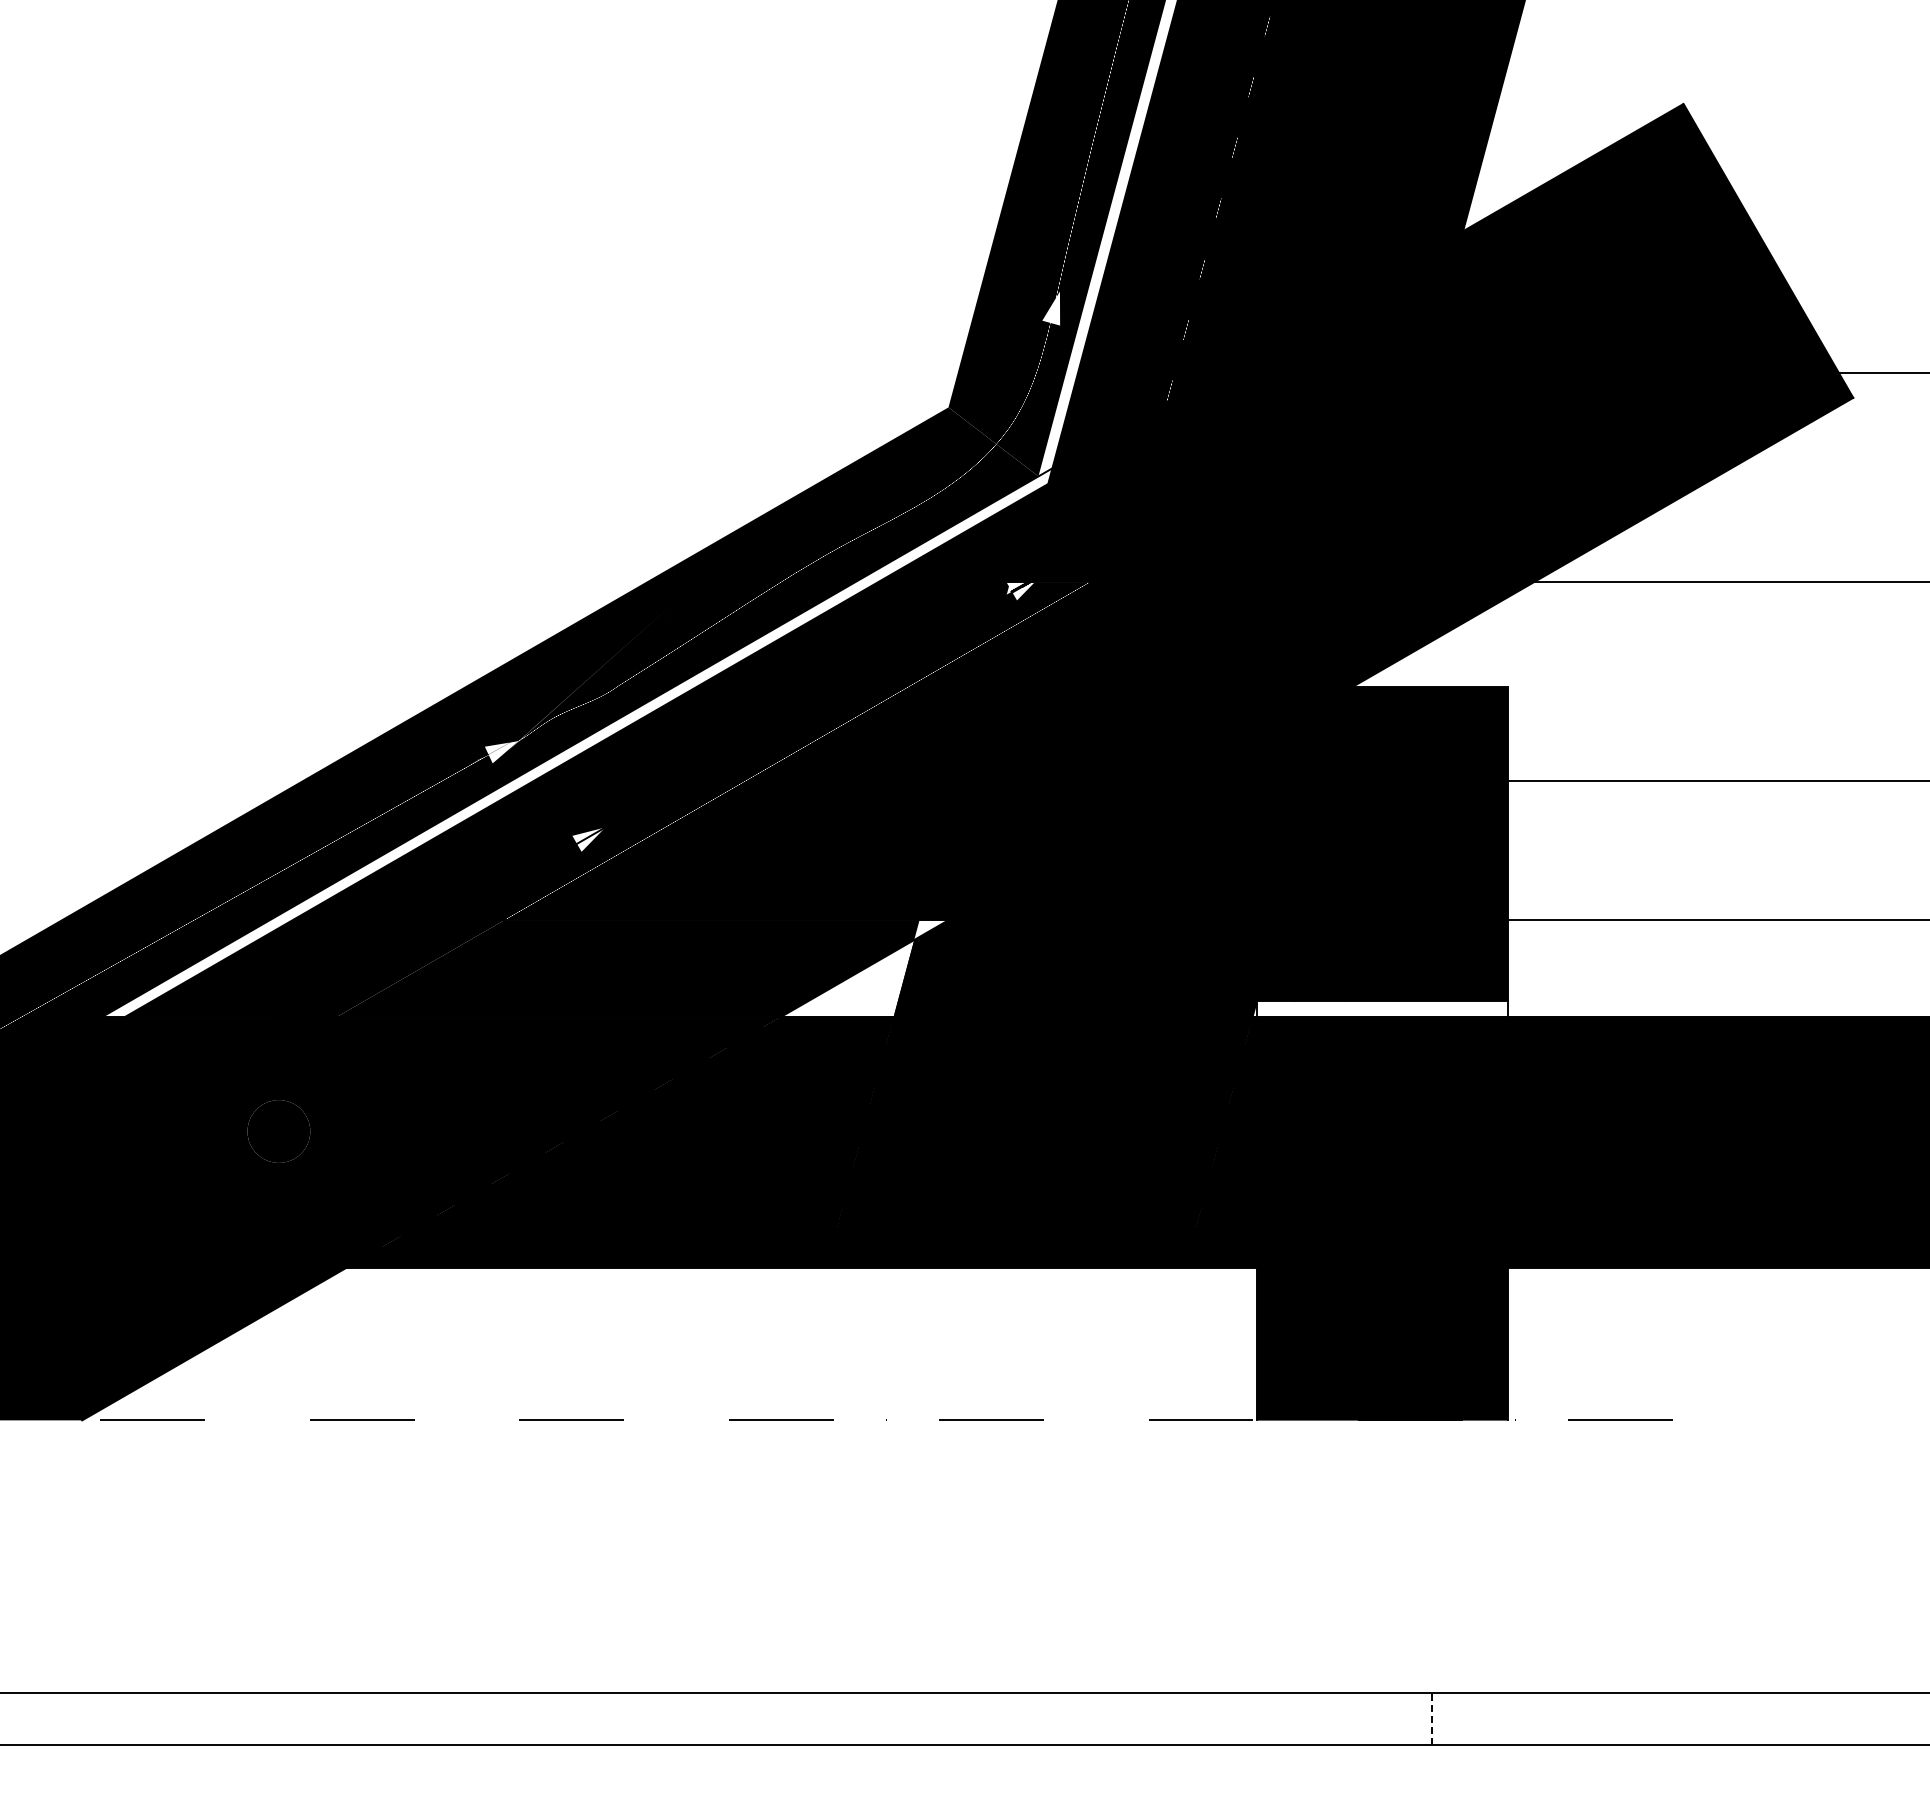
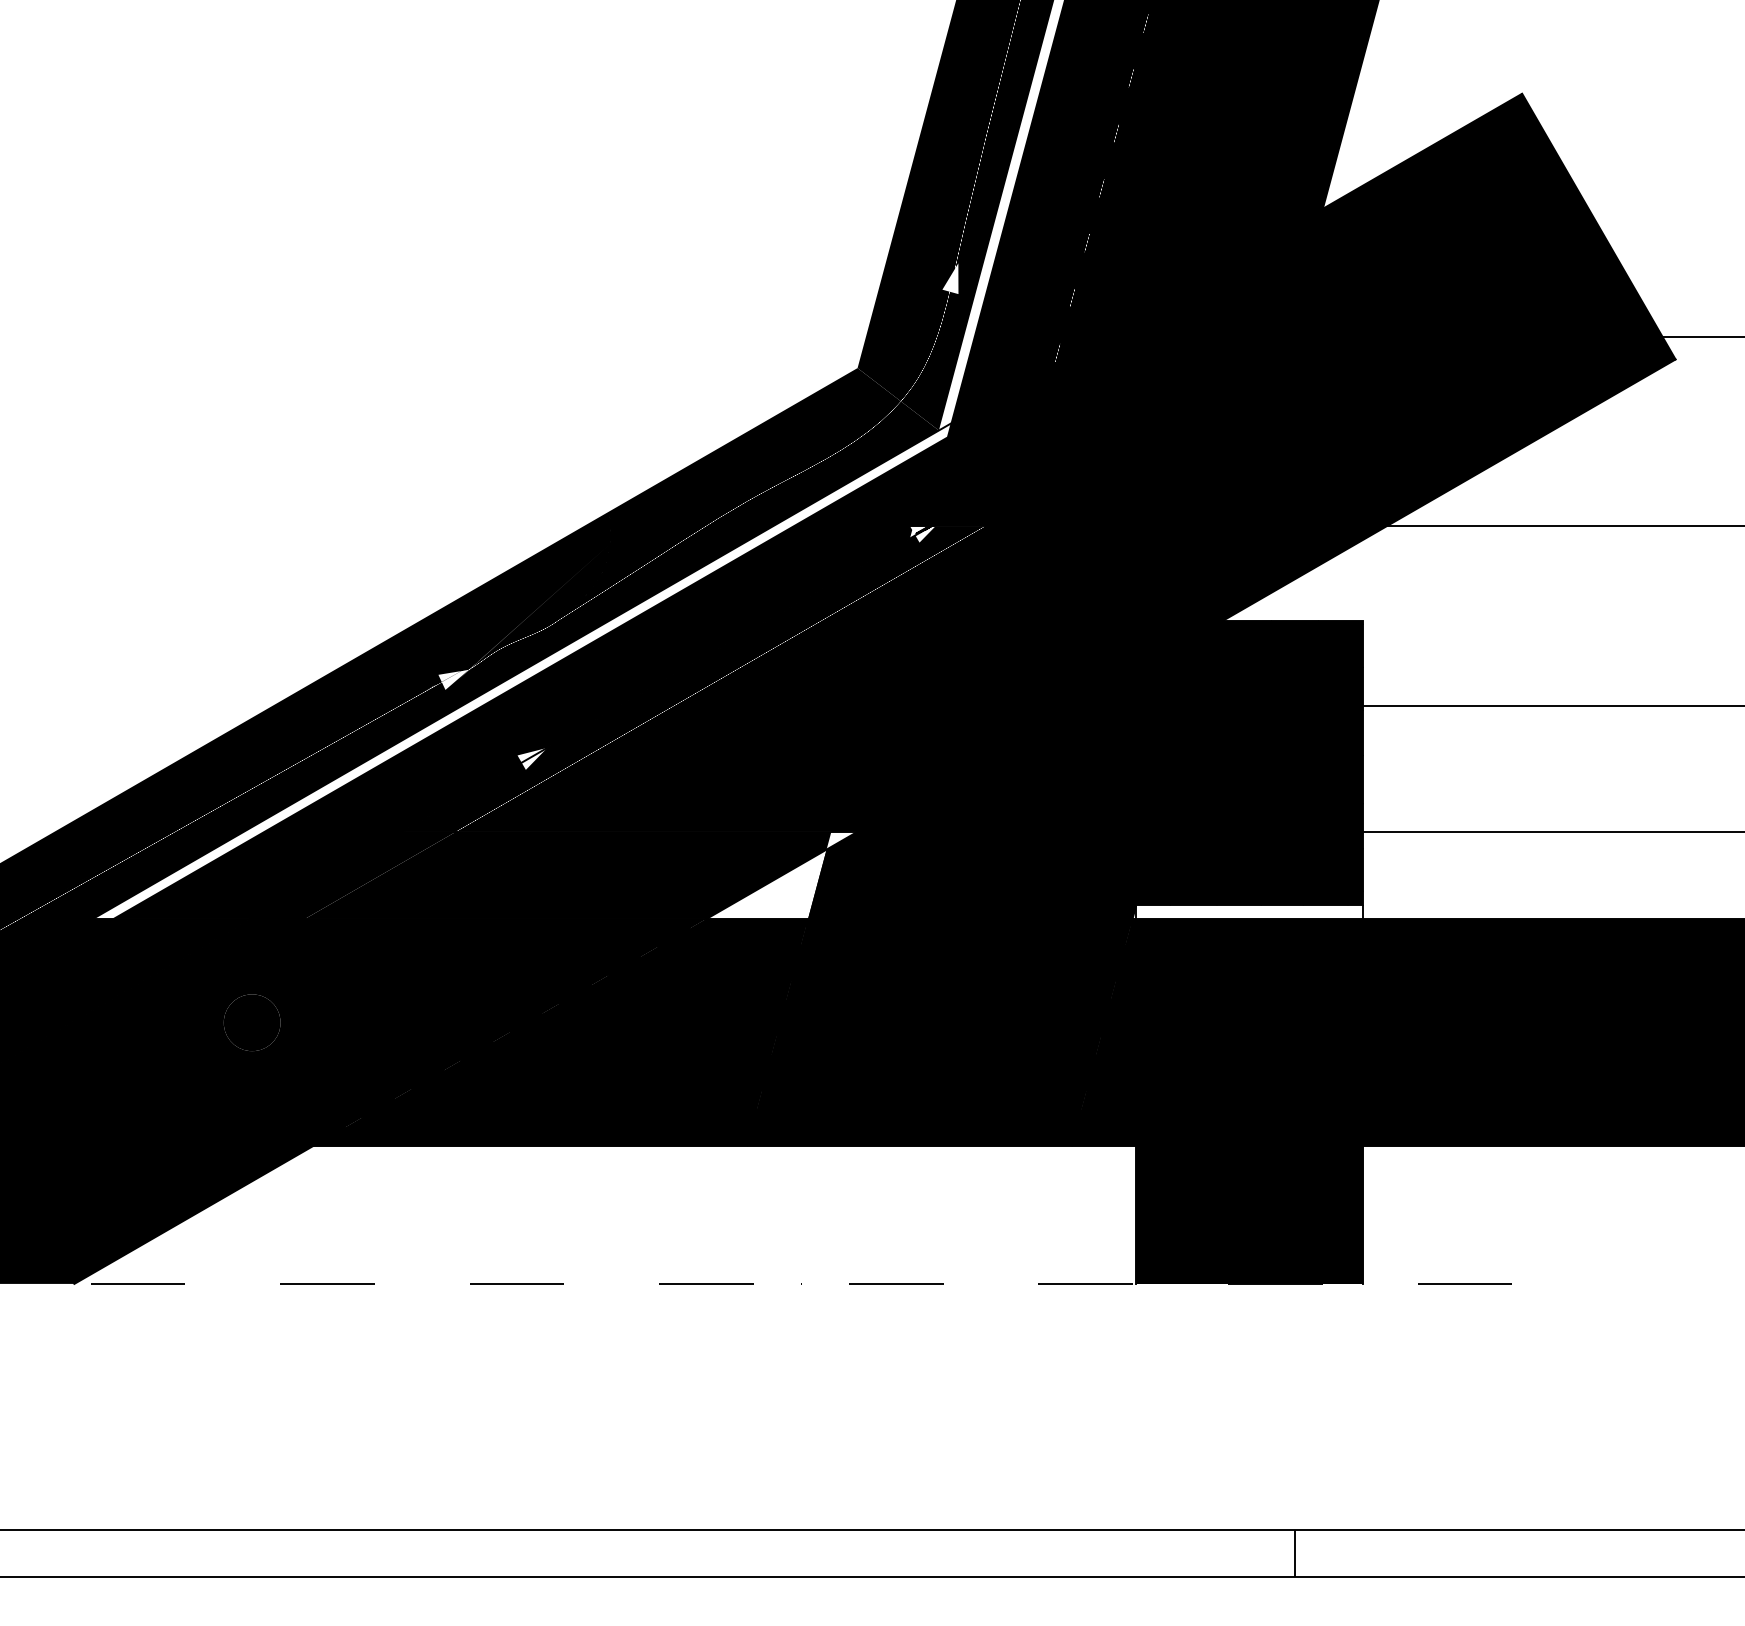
line: (1432, 1718) -> (1295, 1553), dashed -> solid

